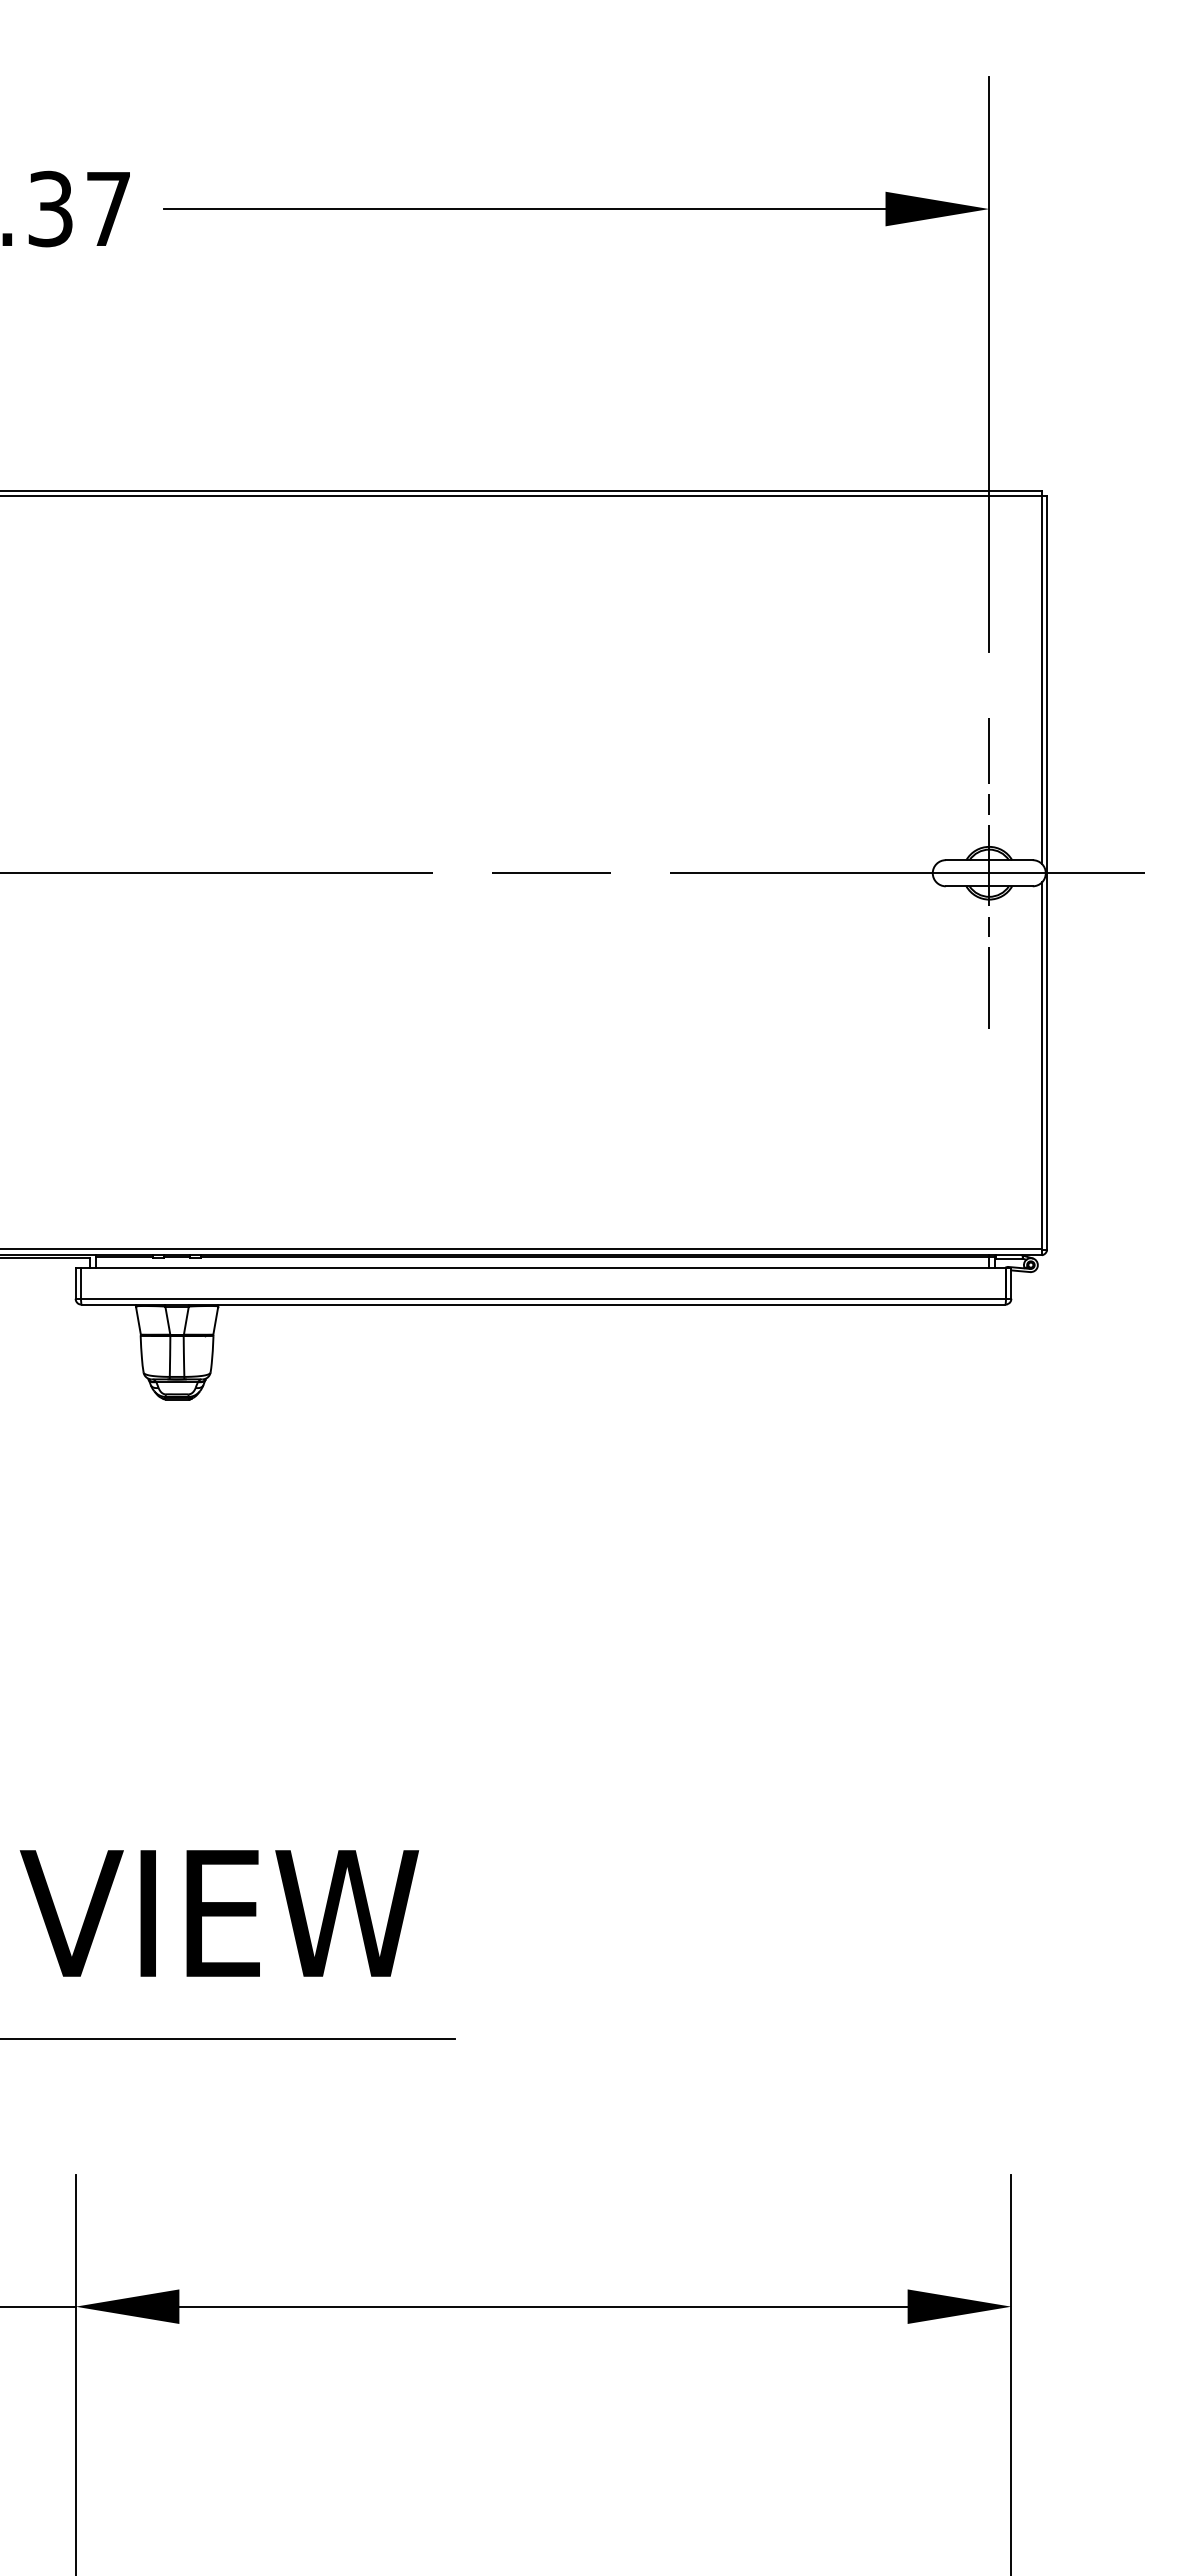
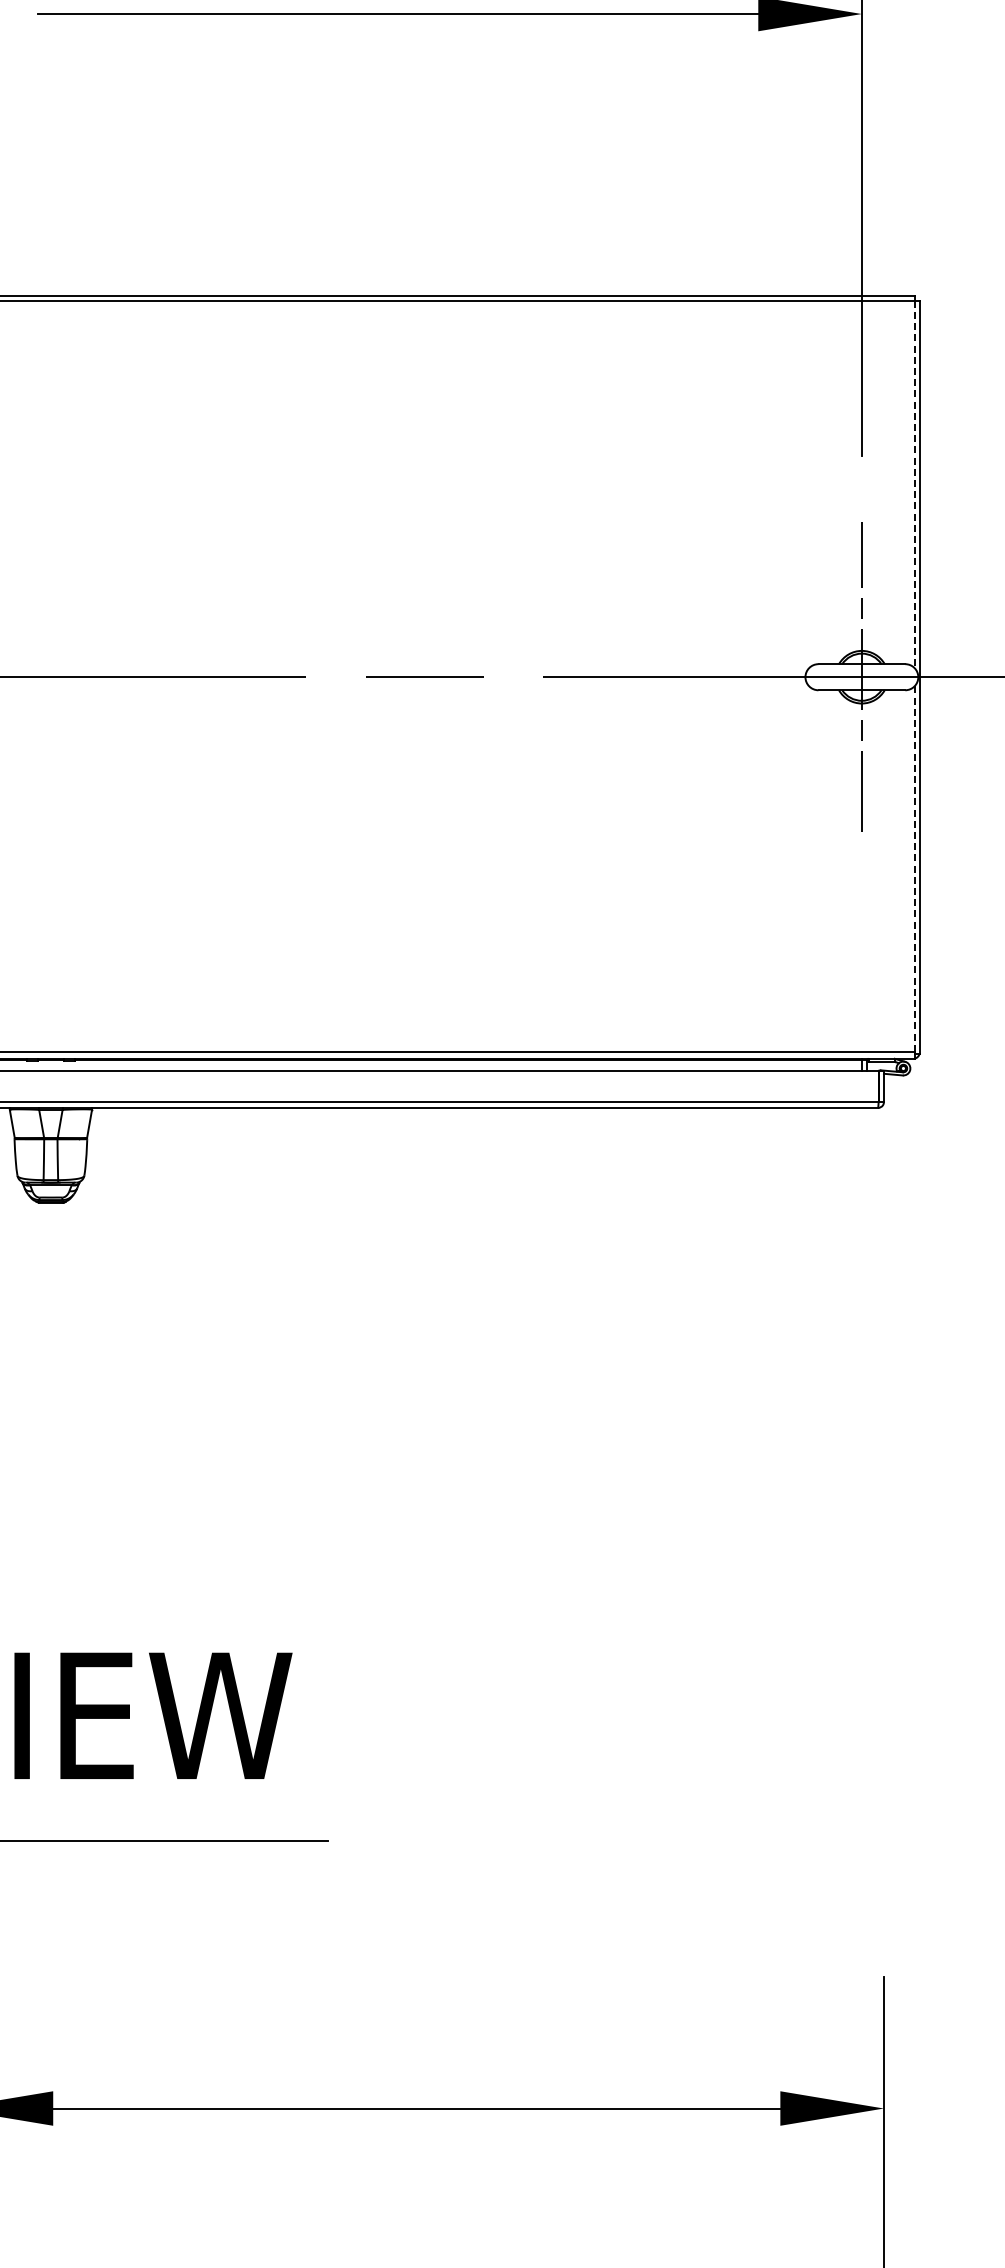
line: (1042, 680) -> (915, 484), solid -> dashed
line: (1042, 1066) -> (915, 870), solid -> dashed

